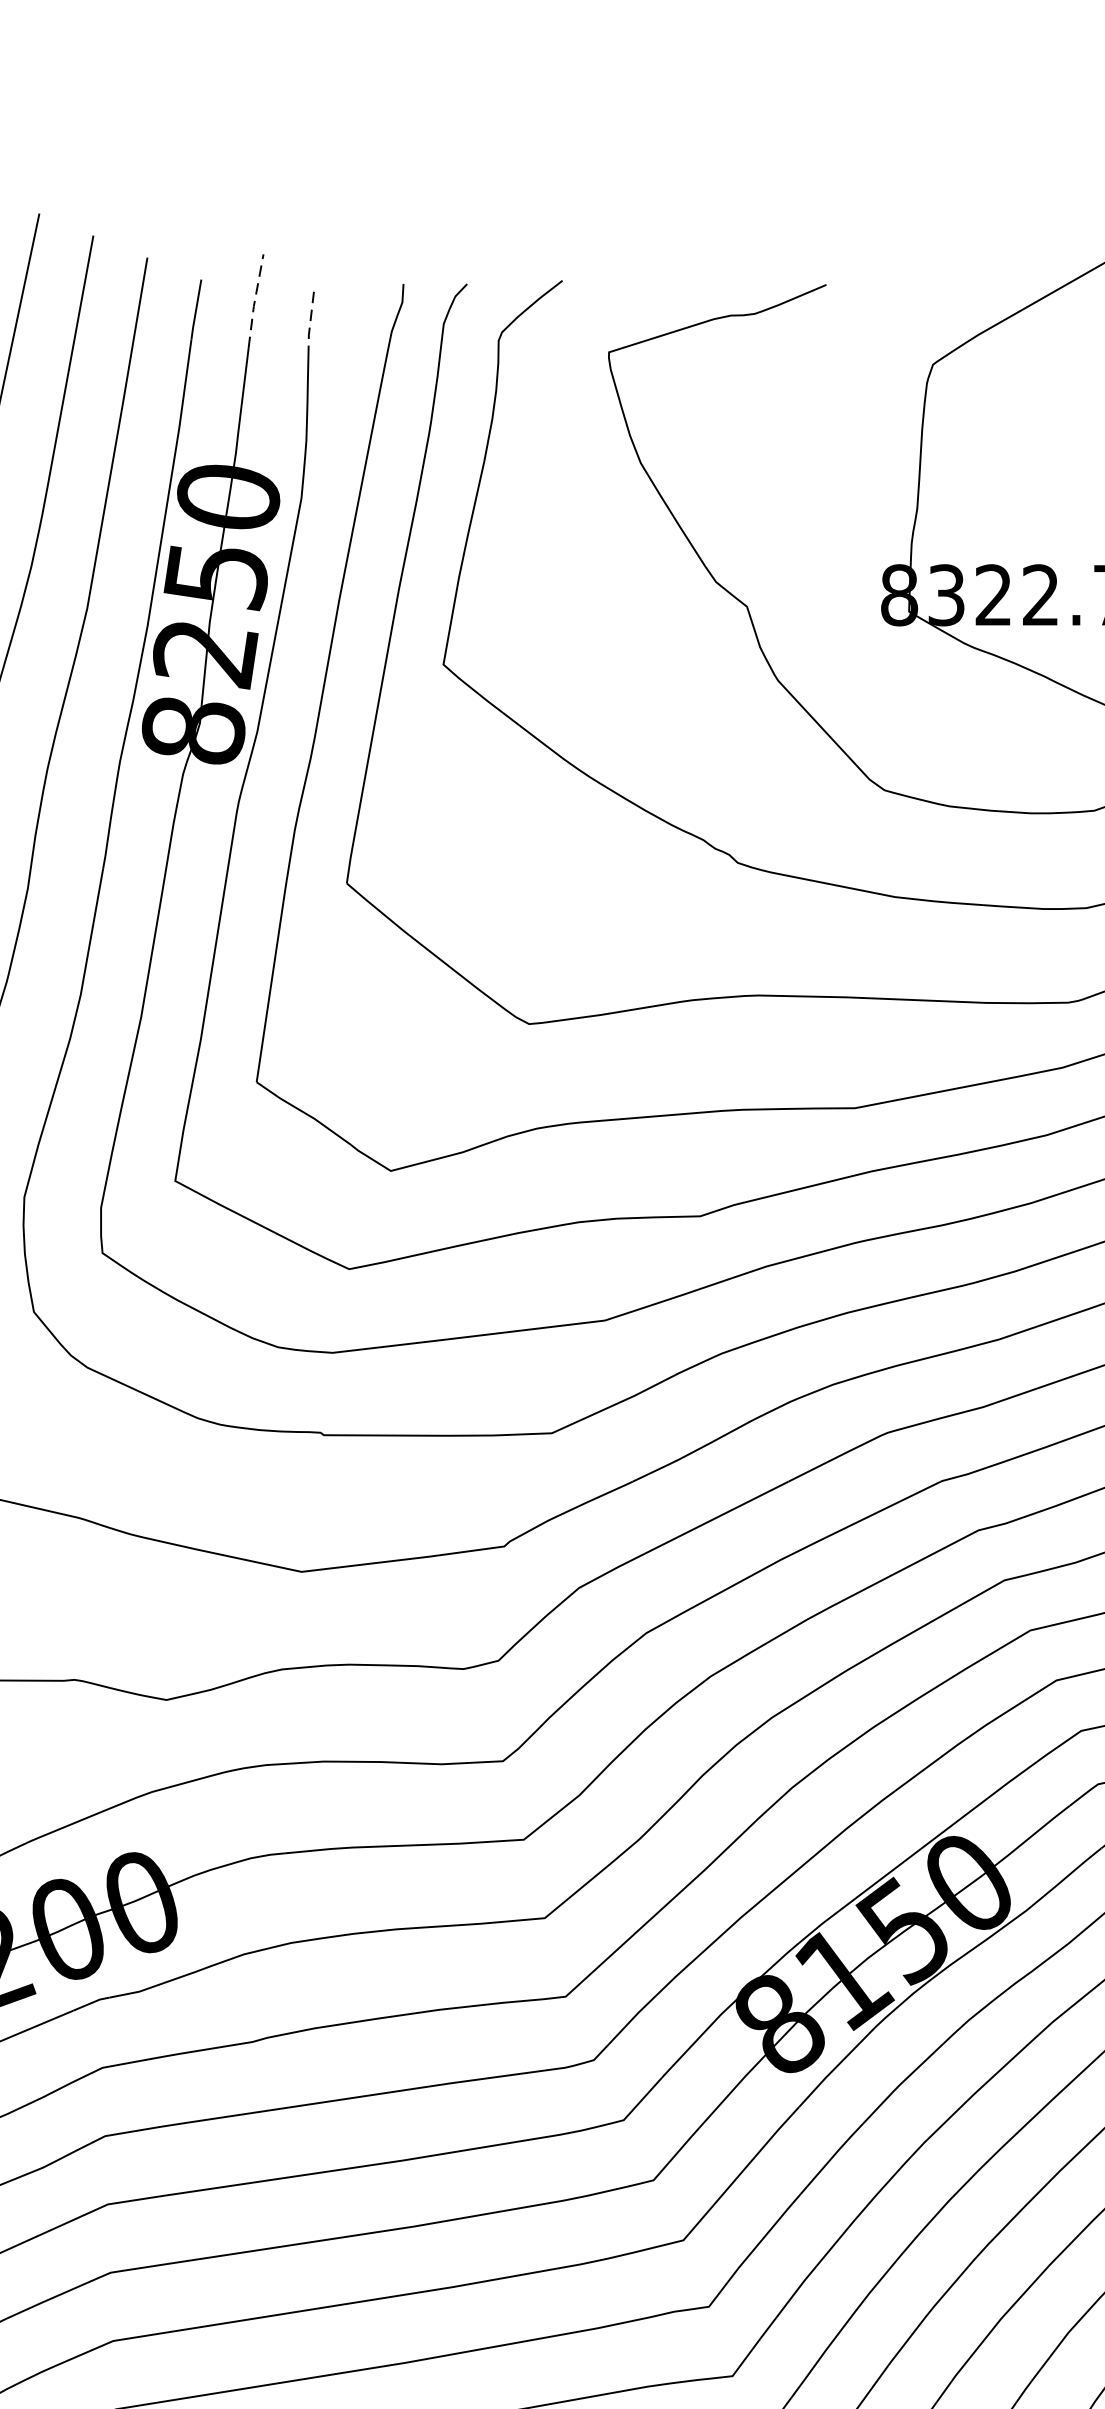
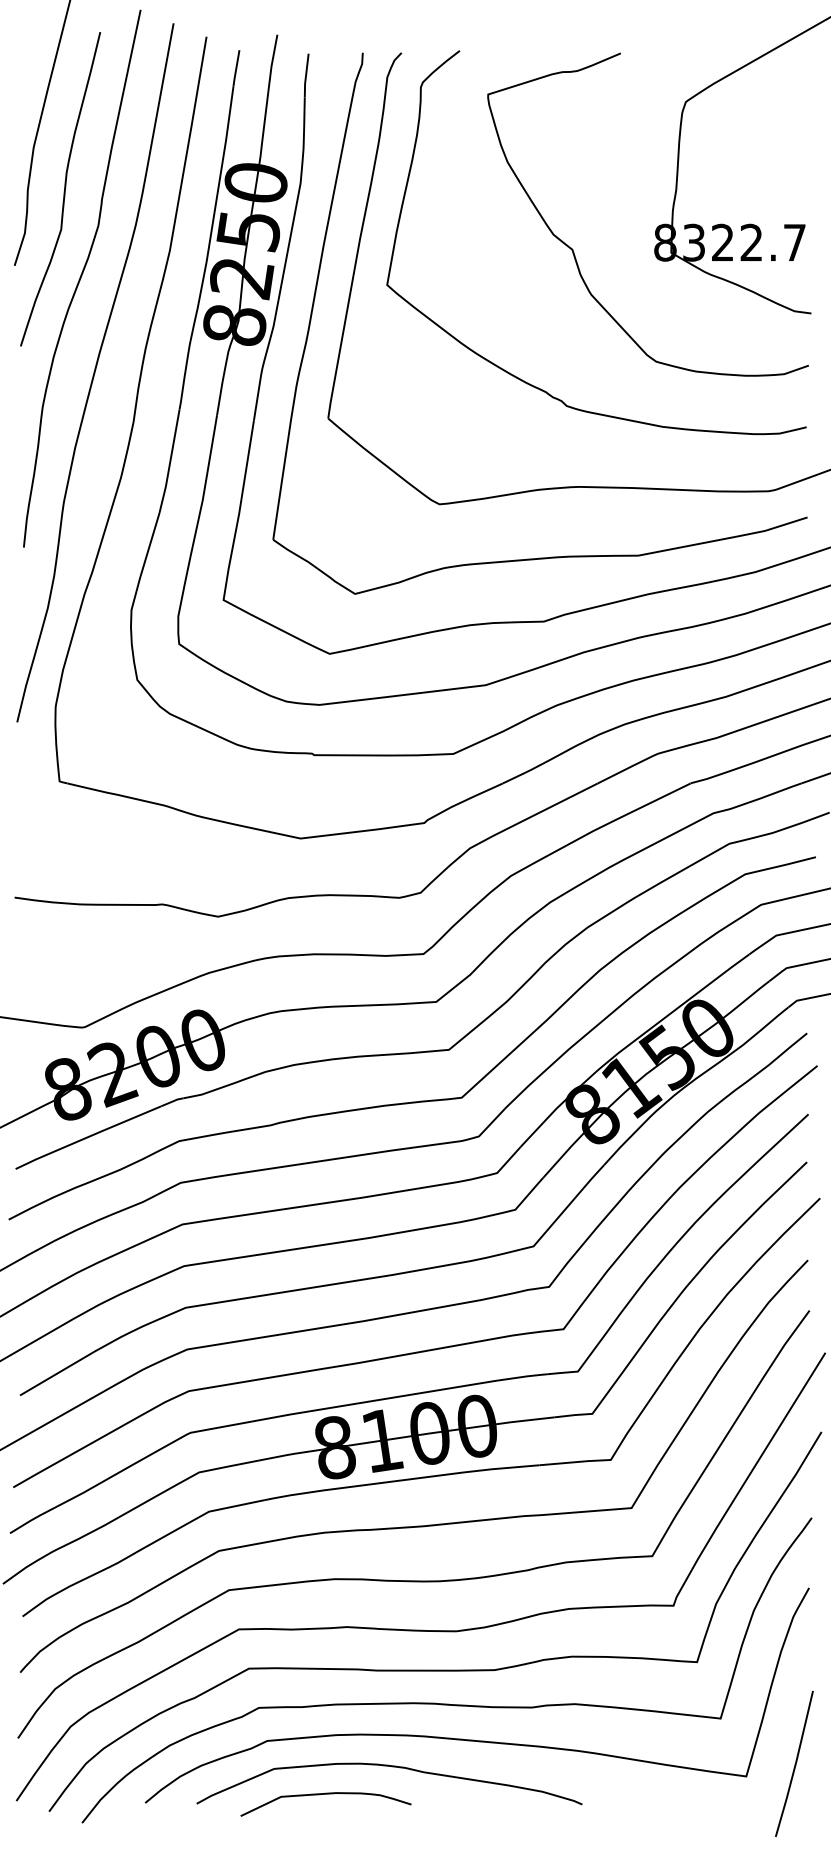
line: (253, 303) -> (271, 64), dashed -> solid
line: (309, 322) -> (305, 76), dashed -> solid

